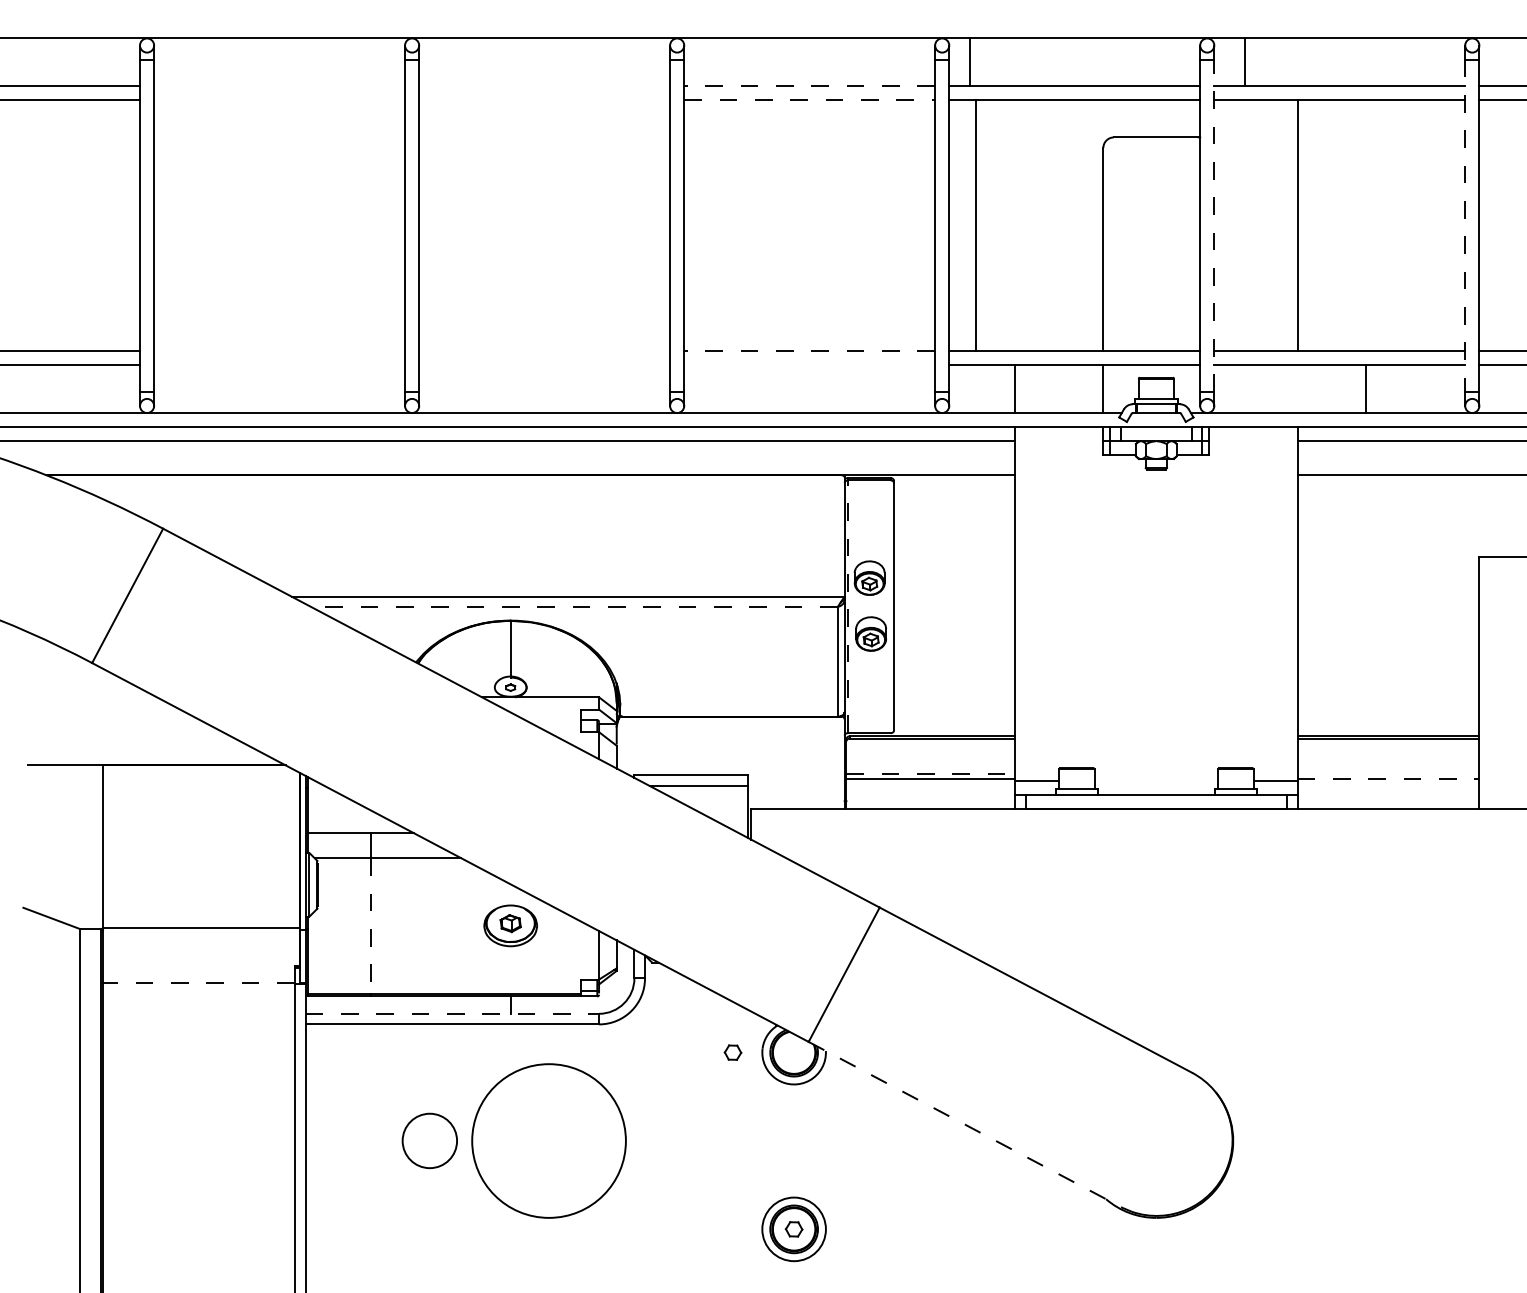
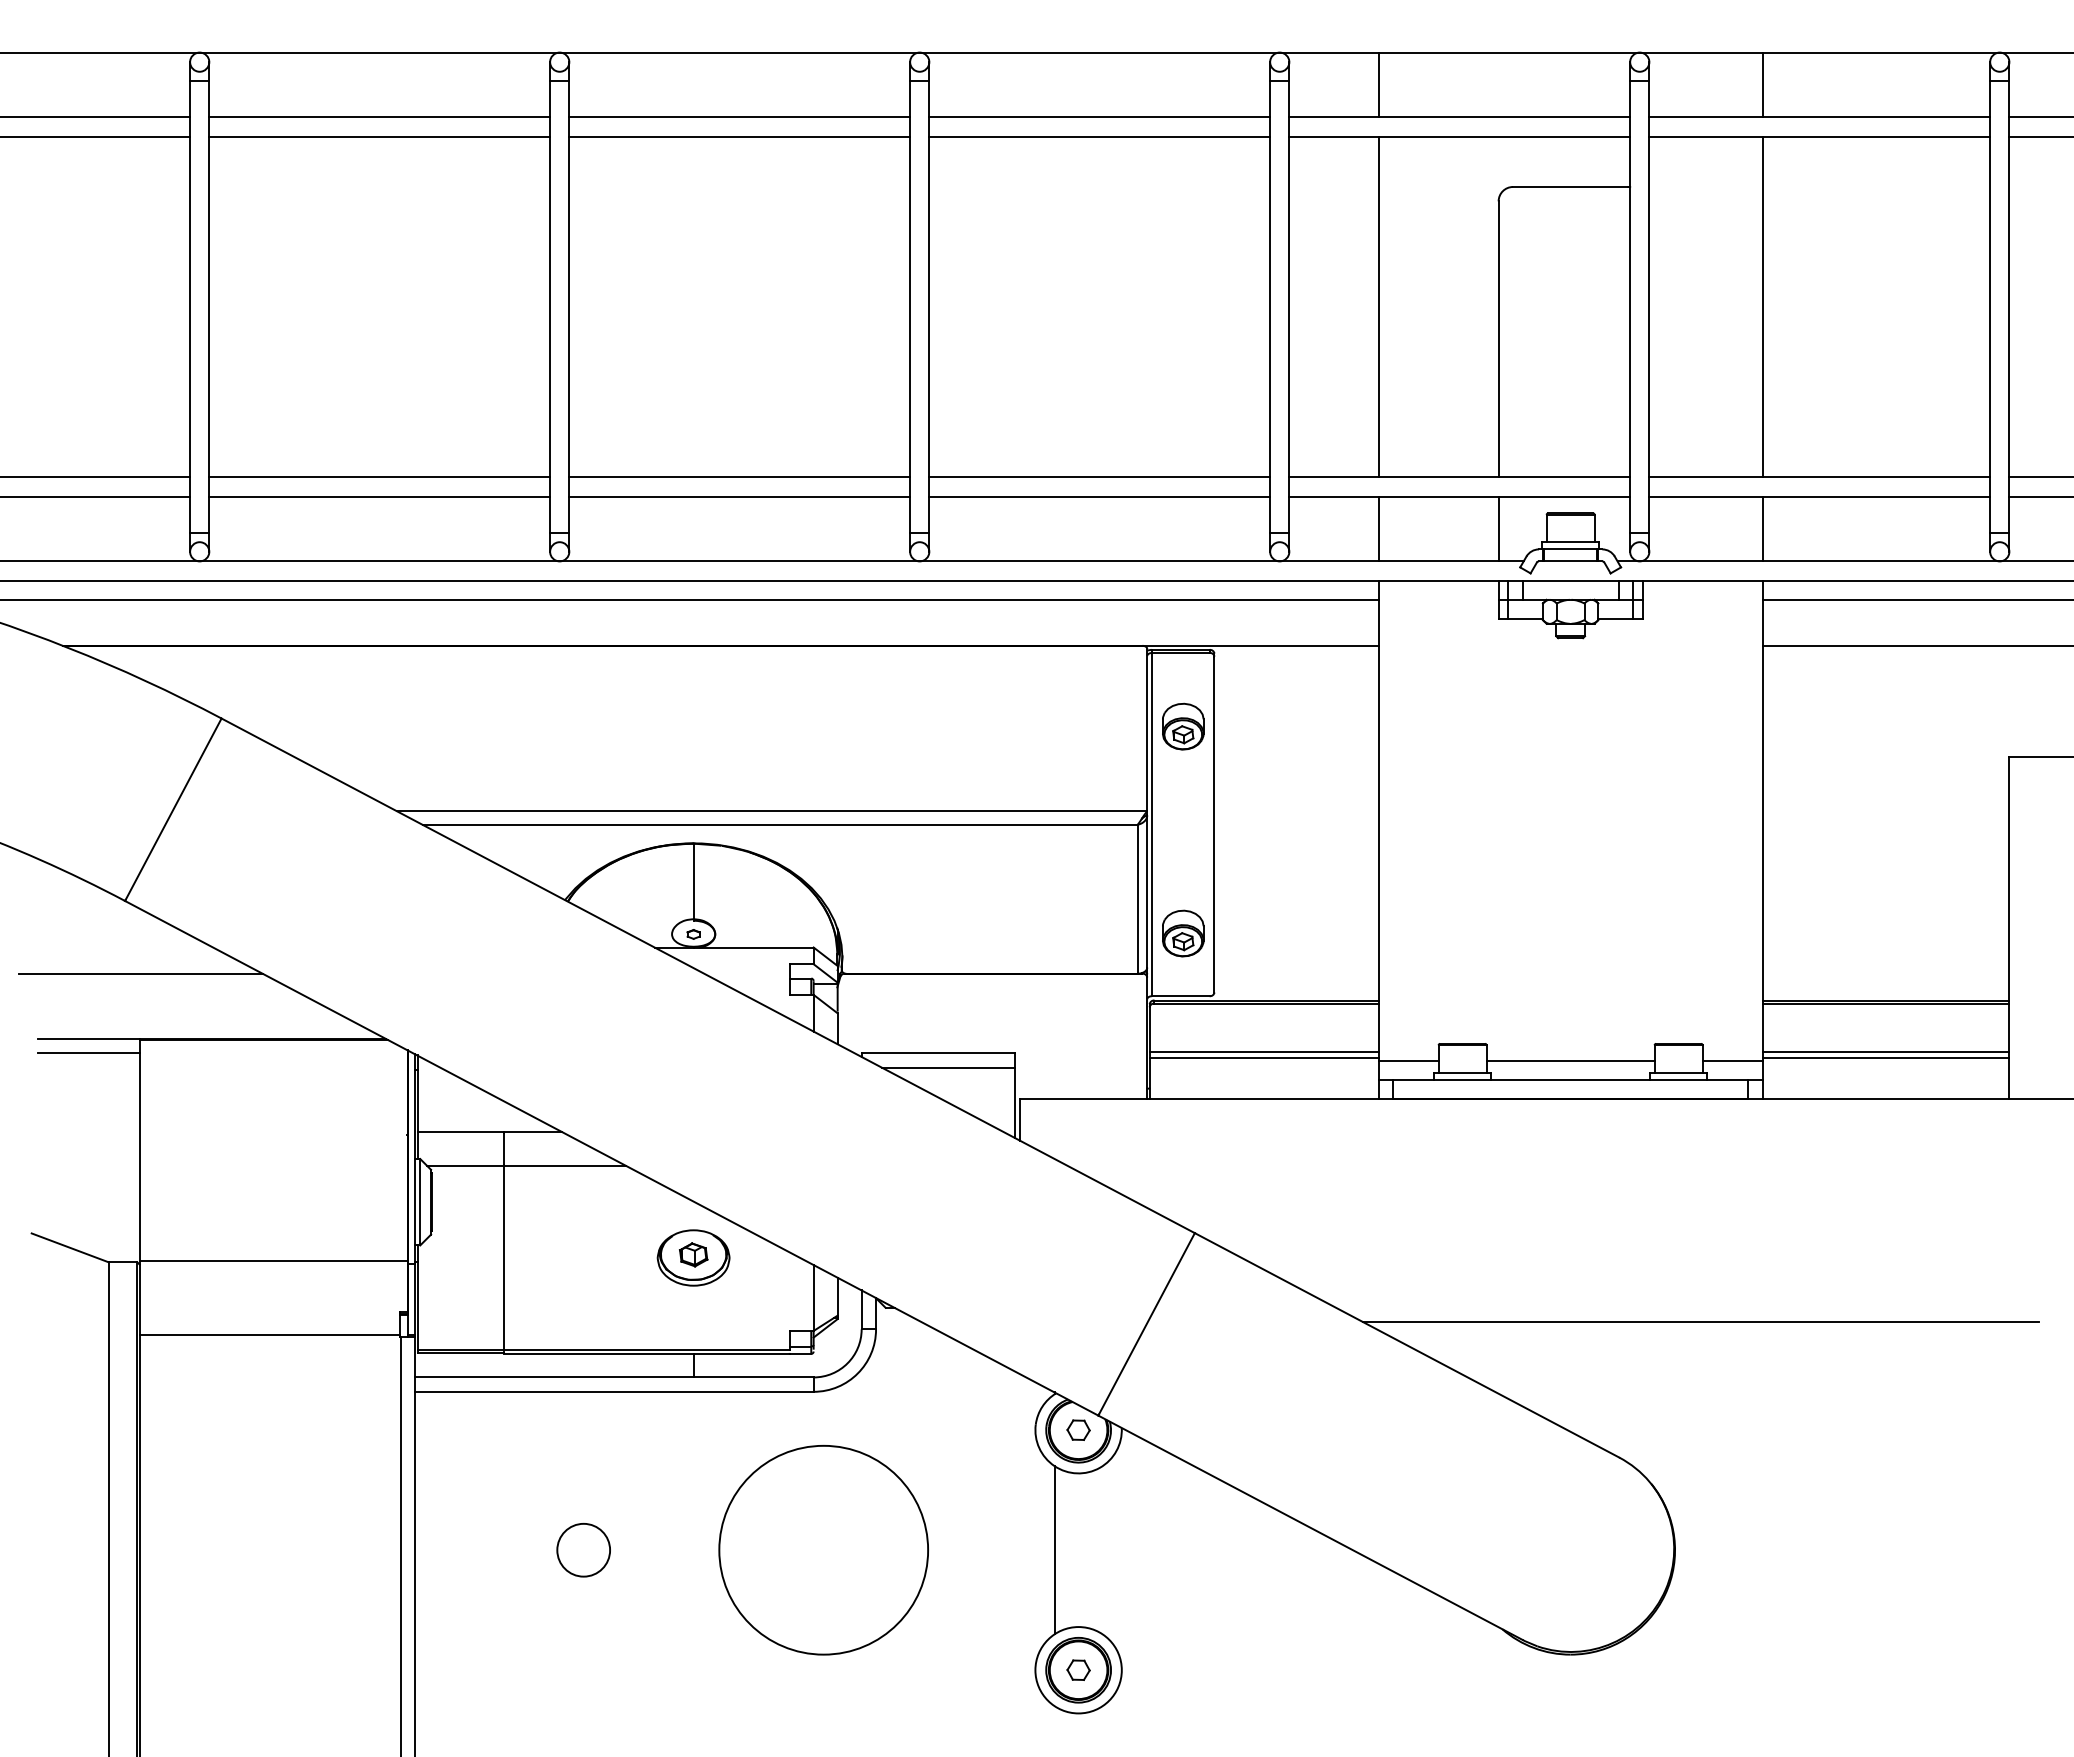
line: (970, 61) -> (1378, 84), moved
line: (1244, 61) -> (1762, 84), moved
line: (279, 86) -> (379, 117), added
line: (544, 86) -> (739, 117), added
line: (809, 86) -> (1099, 117), dashed -> solid
line: (279, 100) -> (379, 136), added
line: (544, 100) -> (739, 136), added
line: (810, 100) -> (1100, 136), dashed -> solid
line: (975, 225) -> (1378, 306), moved
line: (1214, 225) -> (1649, 306), dashed -> solid
line: (1465, 225) -> (1990, 306), dashed -> solid
line: (279, 351) -> (379, 477), added
line: (544, 351) -> (739, 477), added
line: (809, 351) -> (1099, 477), dashed -> solid
line: (279, 365) -> (379, 496), added
line: (544, 365) -> (739, 496), added
line: (809, 365) -> (1099, 496), added
line: (1366, 388) -> (1762, 528), moved
part: (869, 578) -> (1183, 726), moved
line: (574, 606) -> (780, 824), dashed -> solid
line: (848, 606) -> (1152, 824), dashed -> solid
part: (871, 633) -> (1183, 933), moved
line: (103, 716) -> (140, 973), added
line: (930, 773) -> (1264, 1051), dashed -> solid
line: (1388, 773) -> (1885, 1051), added
line: (65, 775) -> (88, 1053), added
line: (1388, 779) -> (1886, 1058), dashed -> solid
line: (1156, 780) -> (1570, 1060), added
line: (371, 926) -> (504, 1258), dashed -> solid
line: (1251, 973) -> (1700, 1322), added
line: (198, 982) -> (269, 1334), dashed -> solid
line: (452, 1013) -> (614, 1377), dashed -> solid
part: (732, 1052) -> (1078, 1429), moved
line: (964, 1125) -> (1310, 1528), dashed -> solid
circle: (429, 1141) -> (583, 1550), size x0.71
circle: (548, 1141) -> (823, 1550), moved
line: (776, 1141) -> (1054, 1550), added

